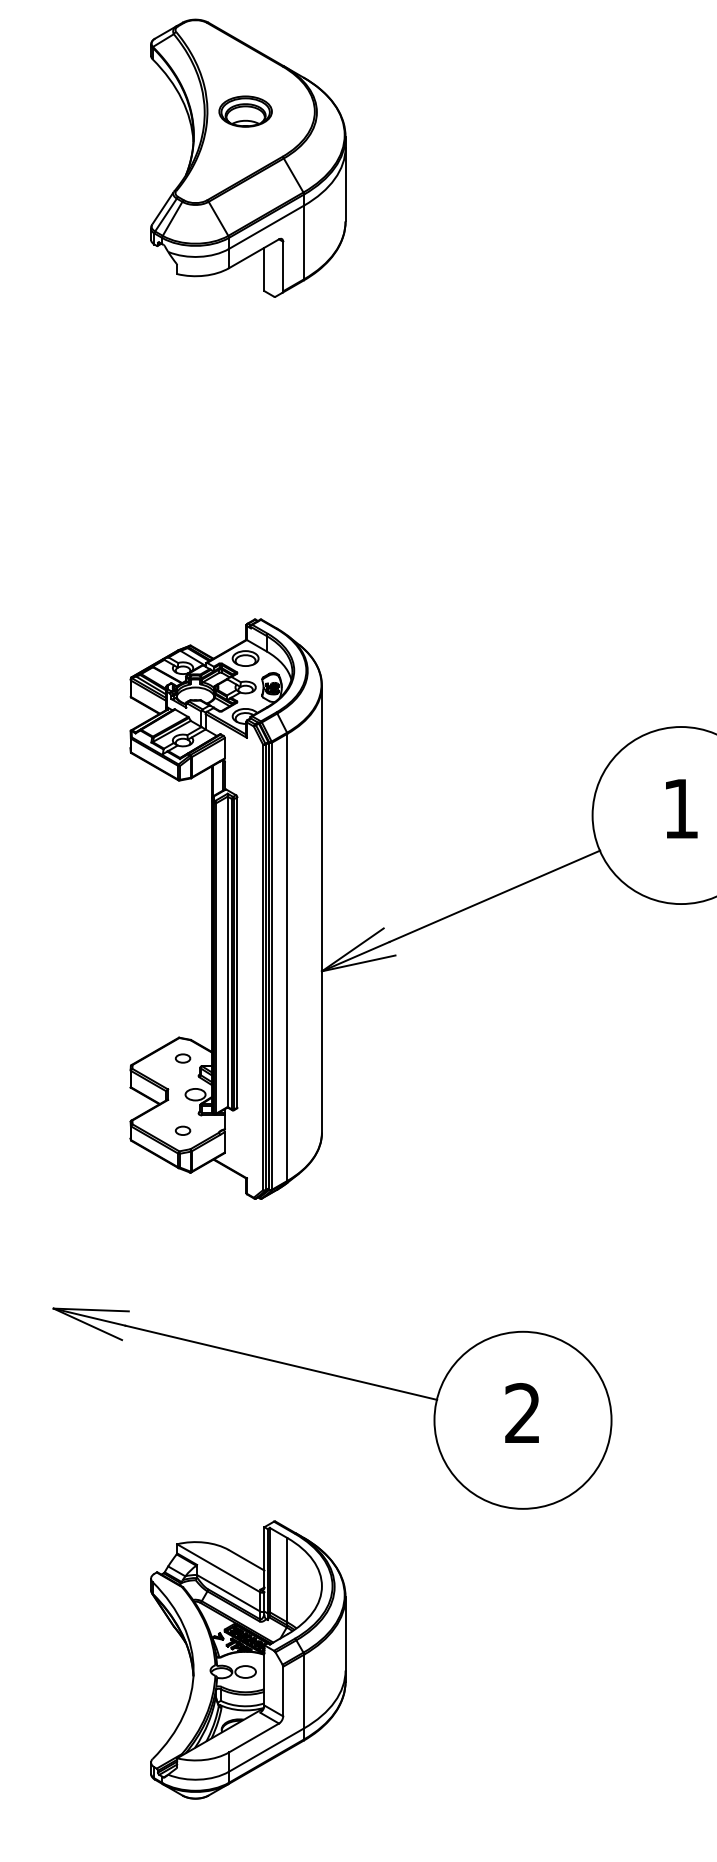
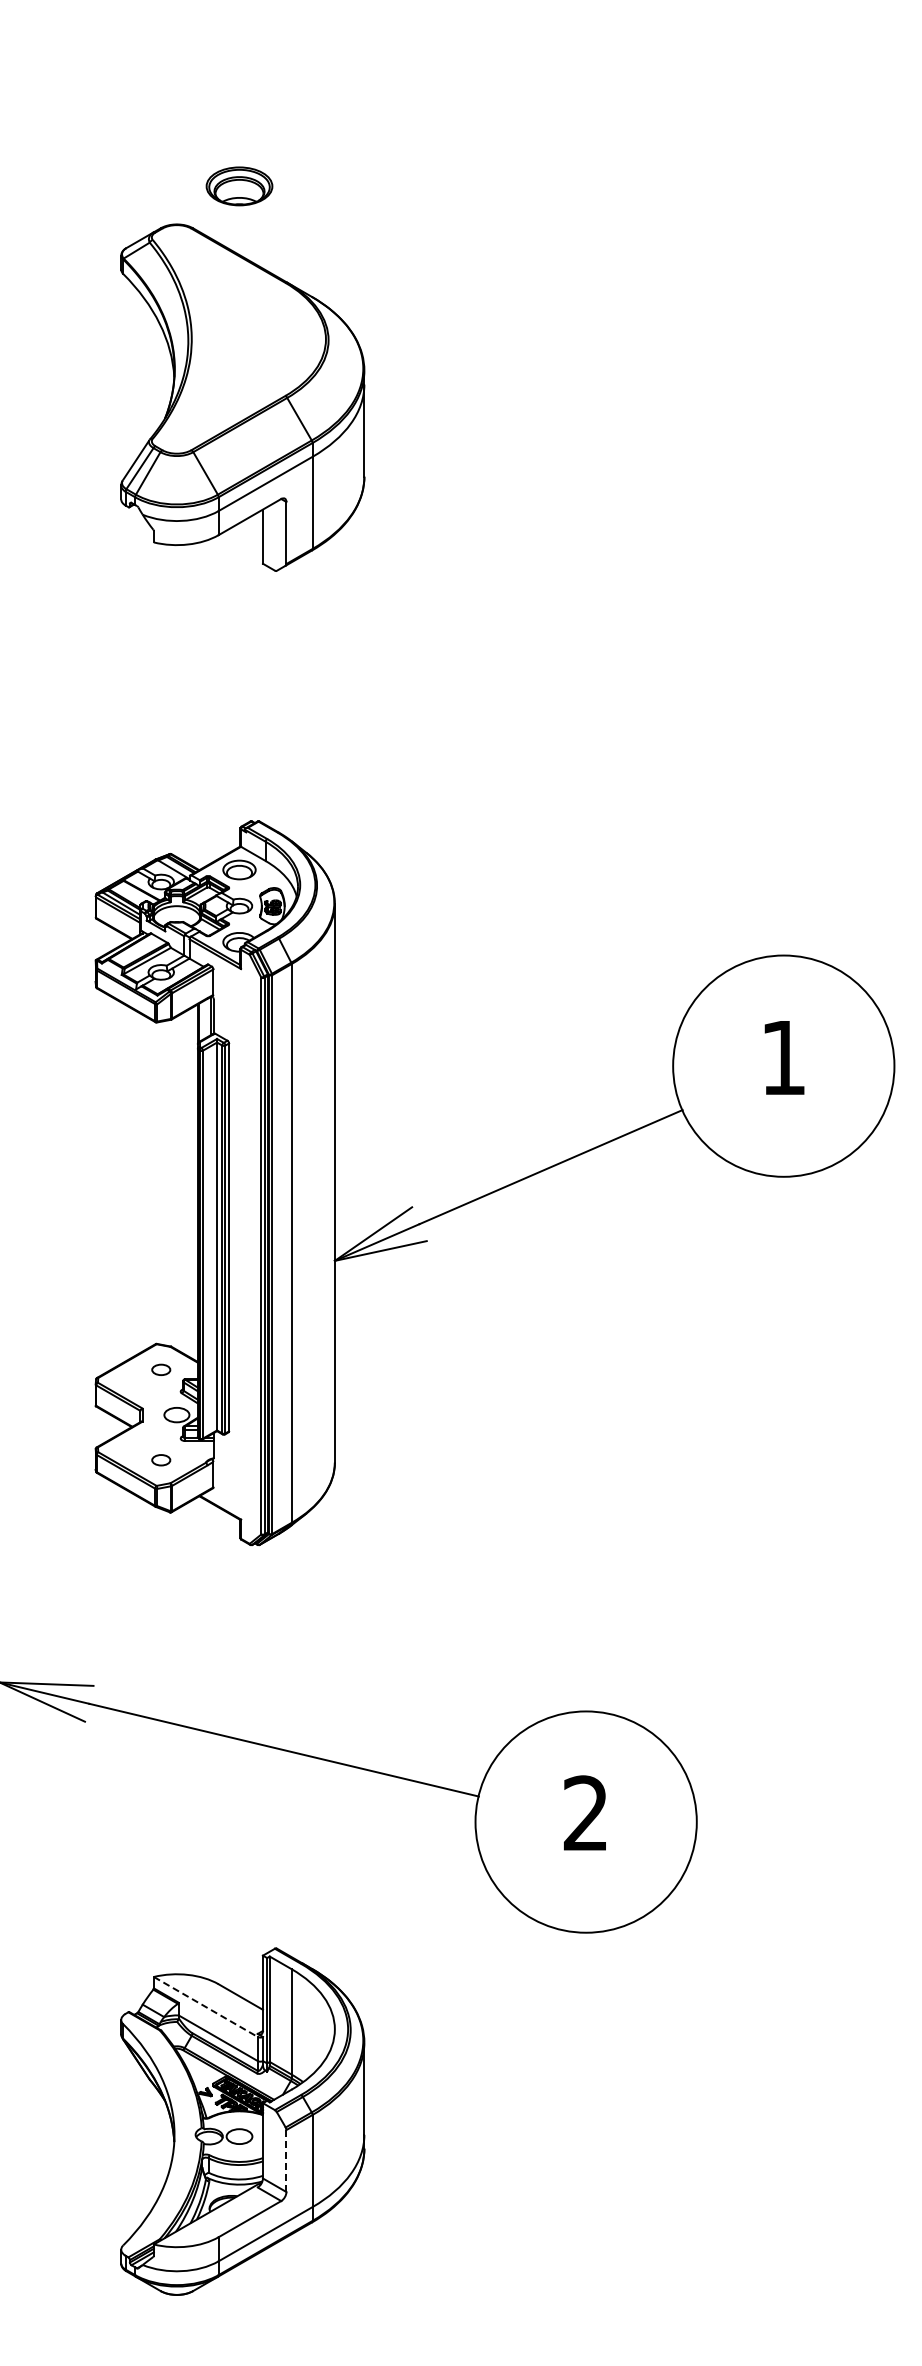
part: (248, 158) -> (242, 397), moved
line: (218, 1567) -> (205, 2006), solid -> dashed
line: (283, 1691) -> (286, 2161), solid -> dashed

